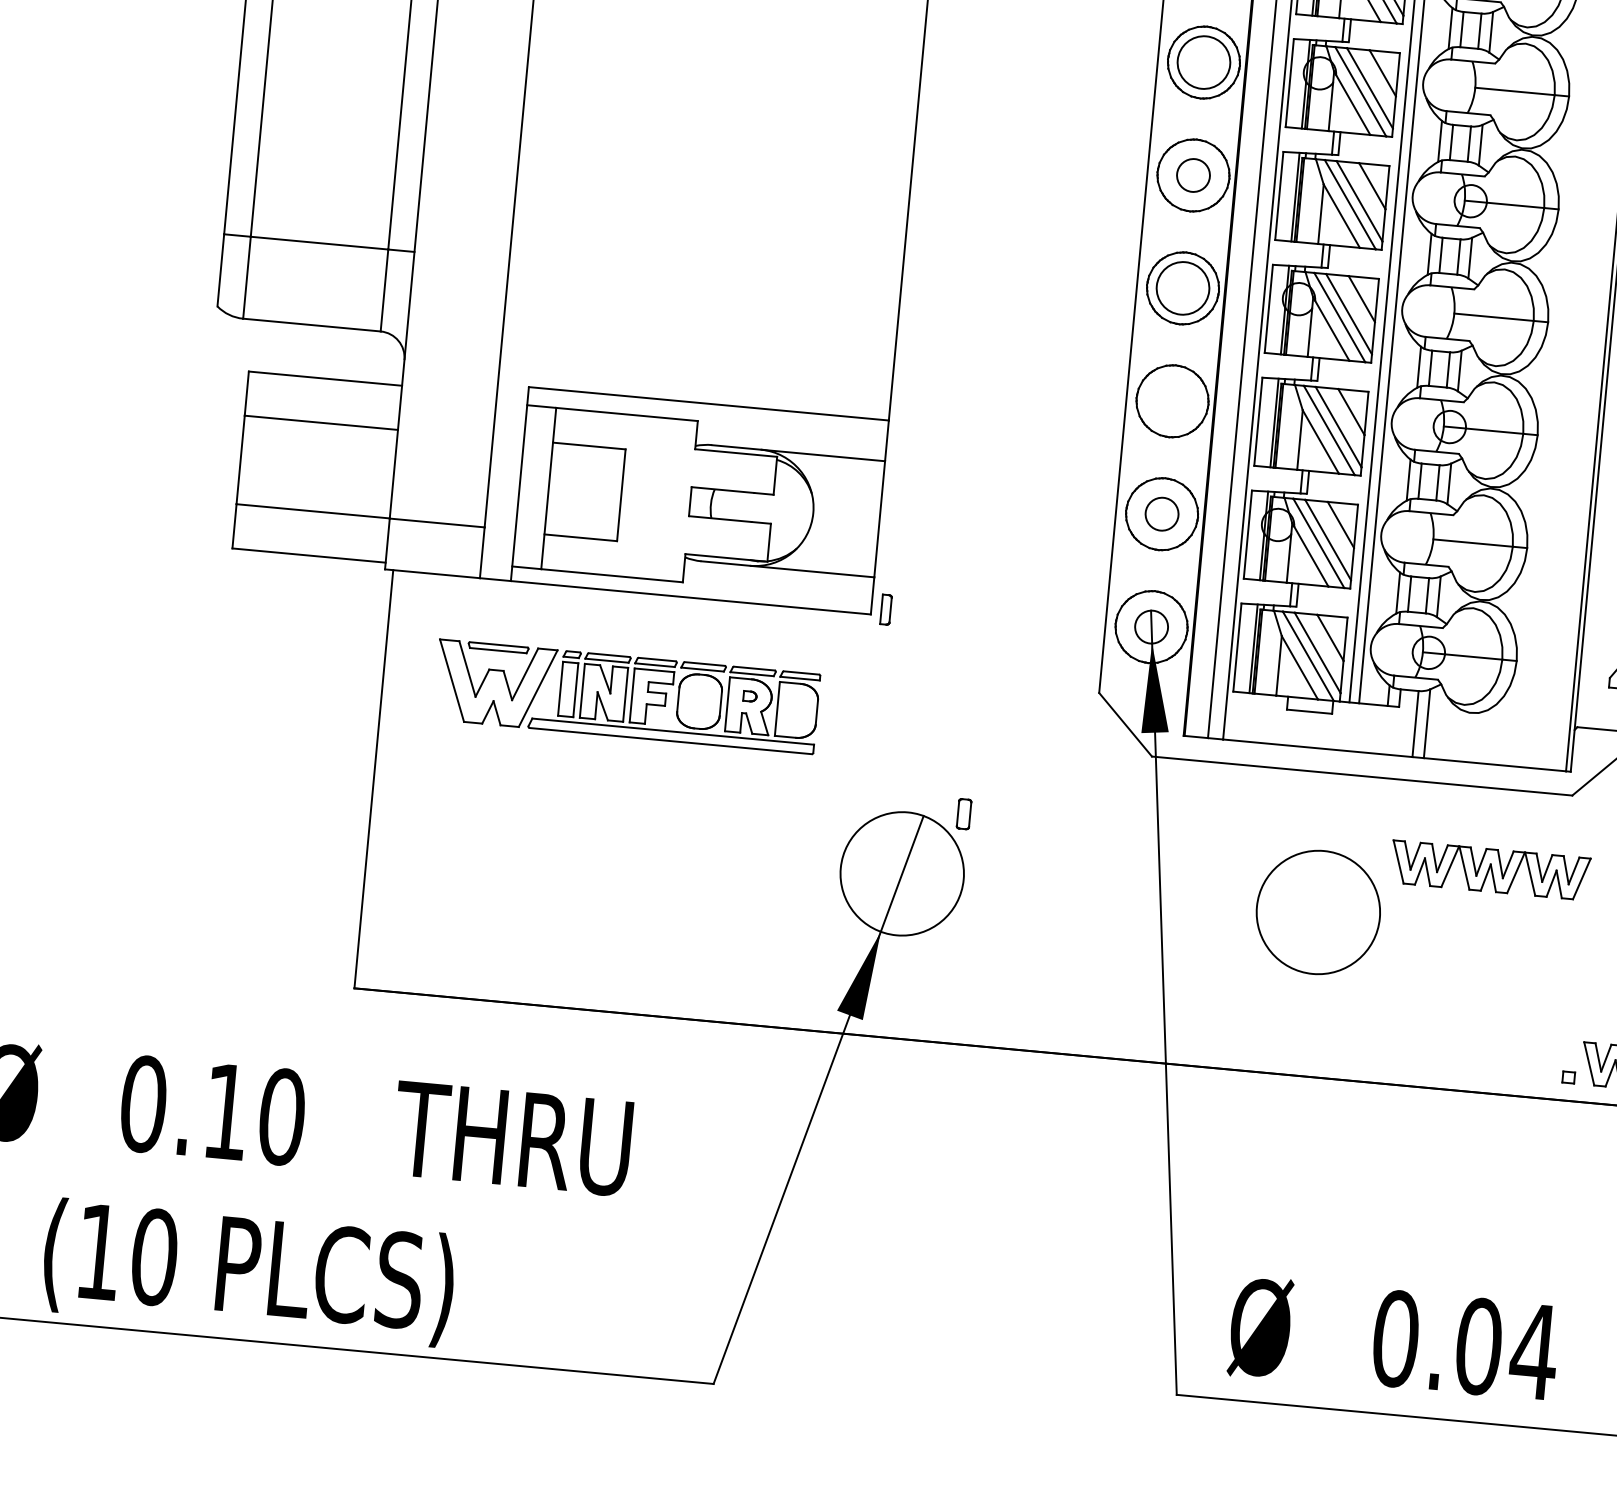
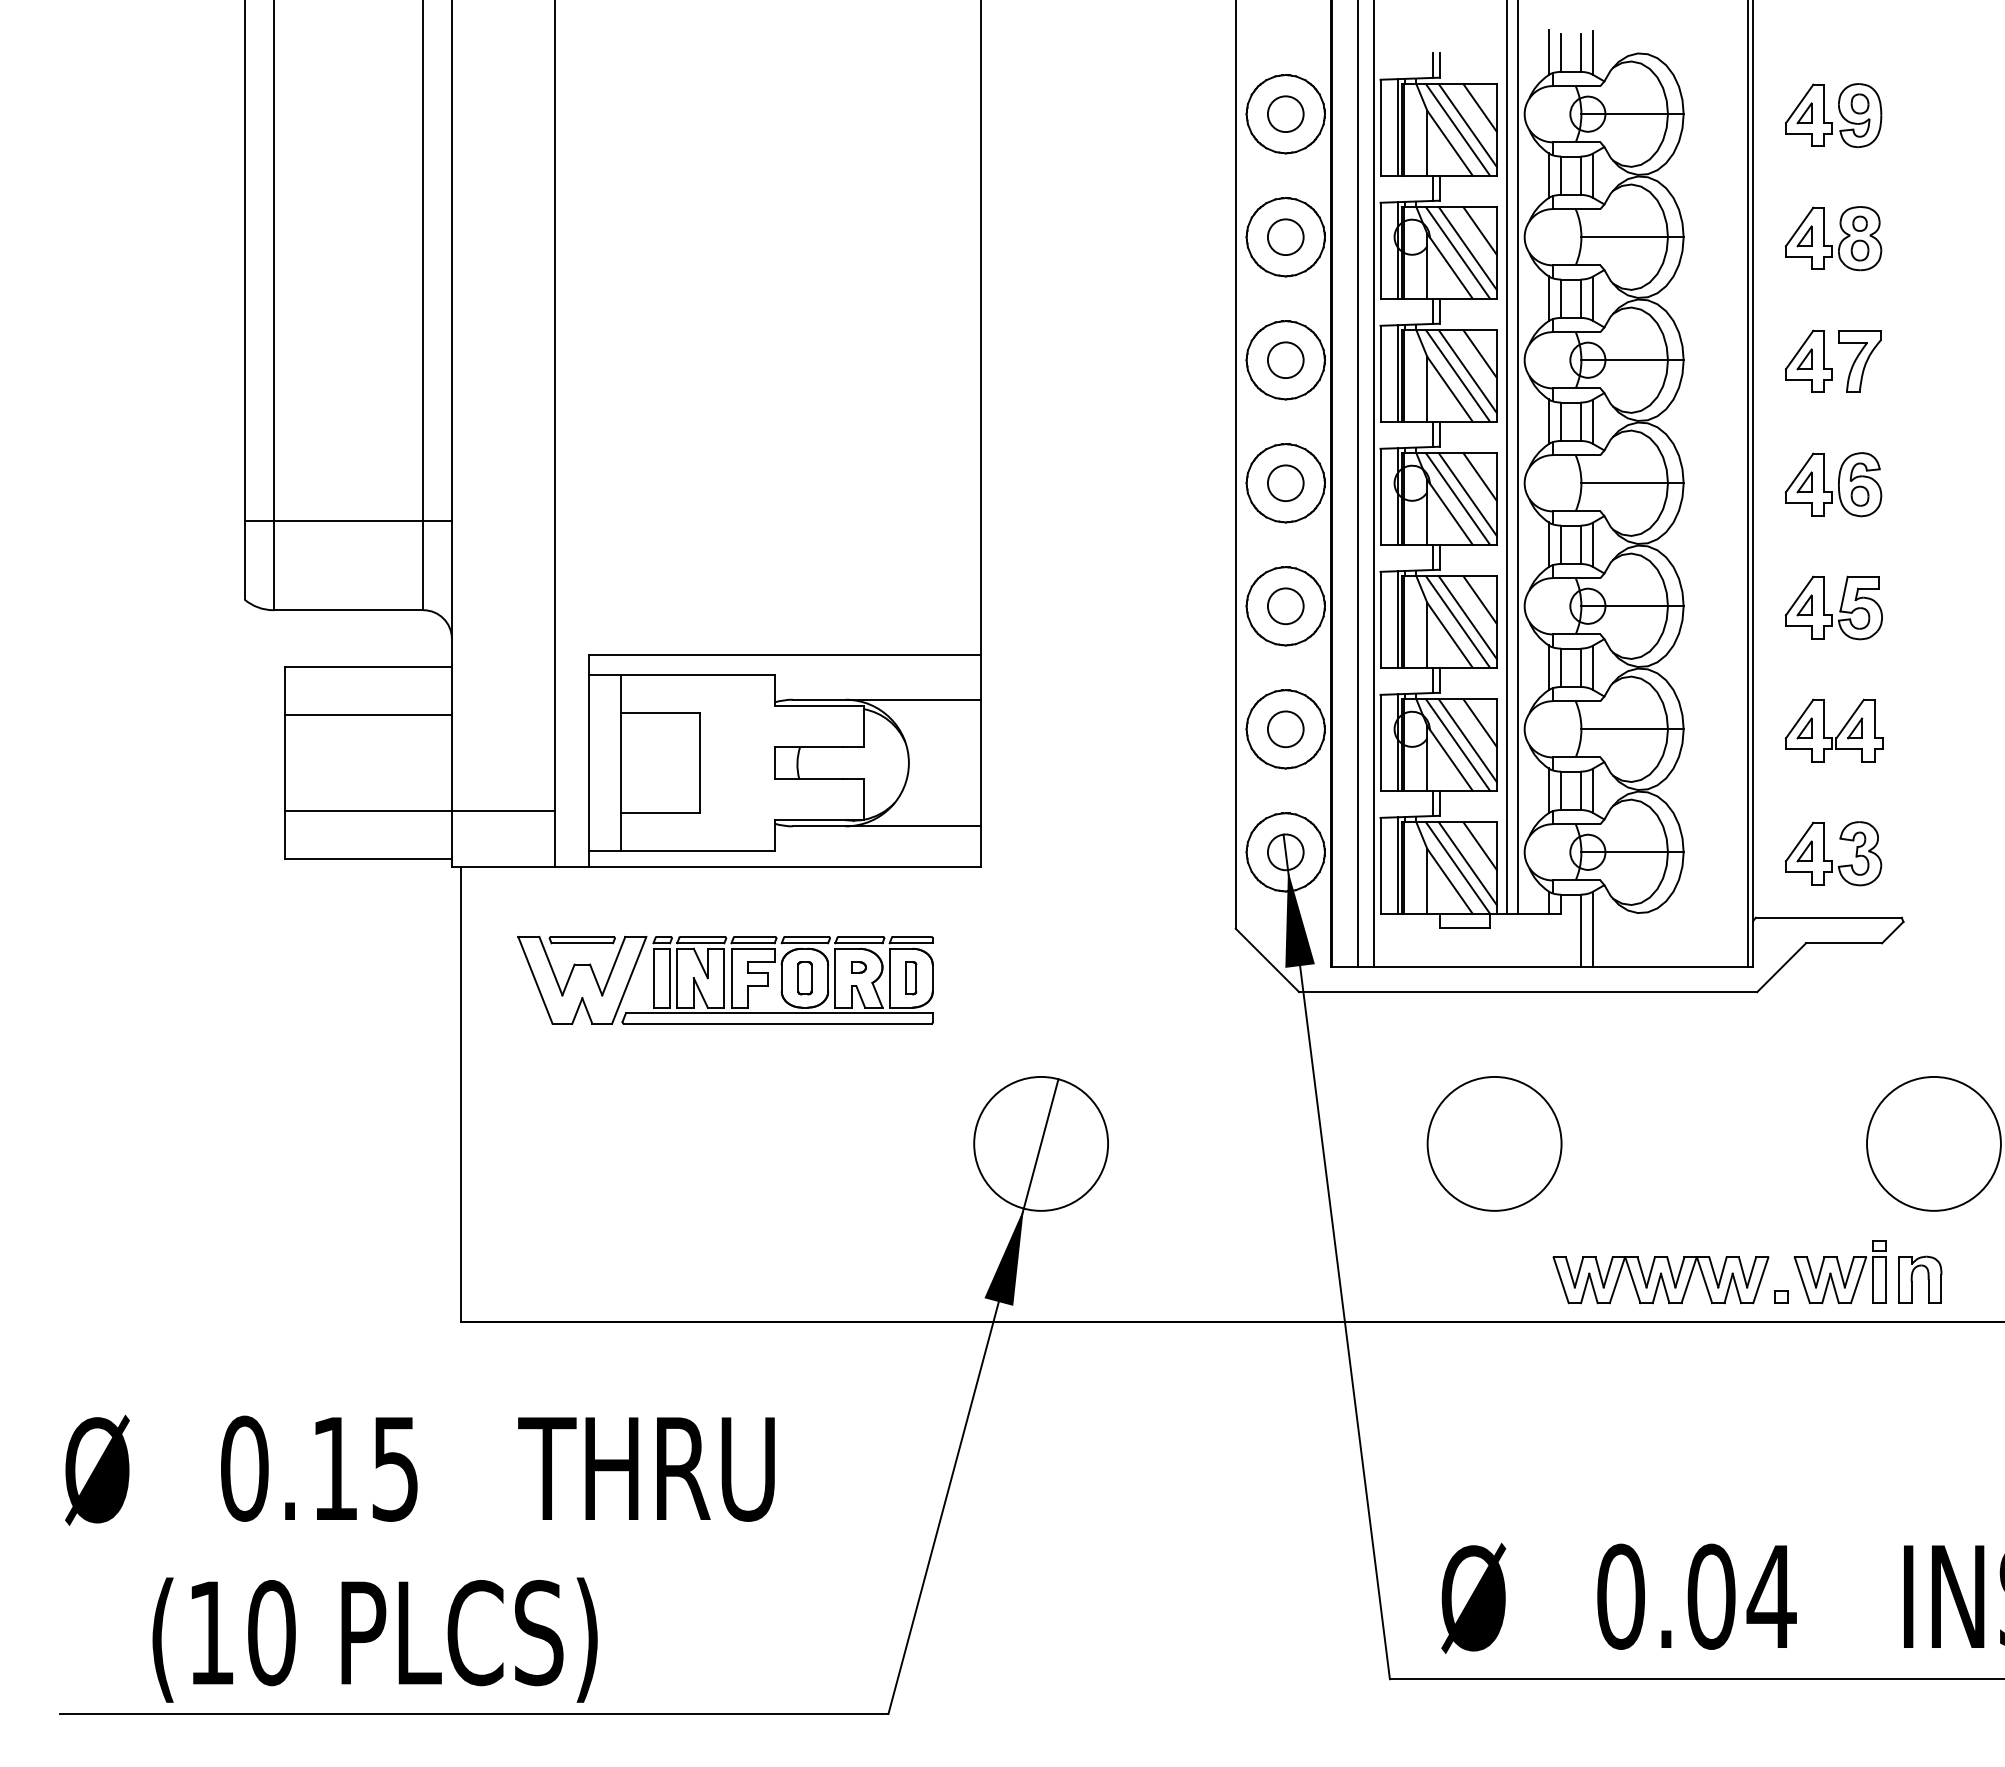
circle: (1203, 62) -> (1285, 237), size x0.62
circle: (1182, 288) -> (1285, 483), size x0.62
circle: (1172, 400) -> (1285, 605), added
part: (886, 610) -> (911, 978), moved
part: (963, 814) -> (804, 978), moved
part: (1489, 870) -> (1660, 1280), moved
text: (282, 1116) -> (395, 1468), 0.10 -> 0.15

